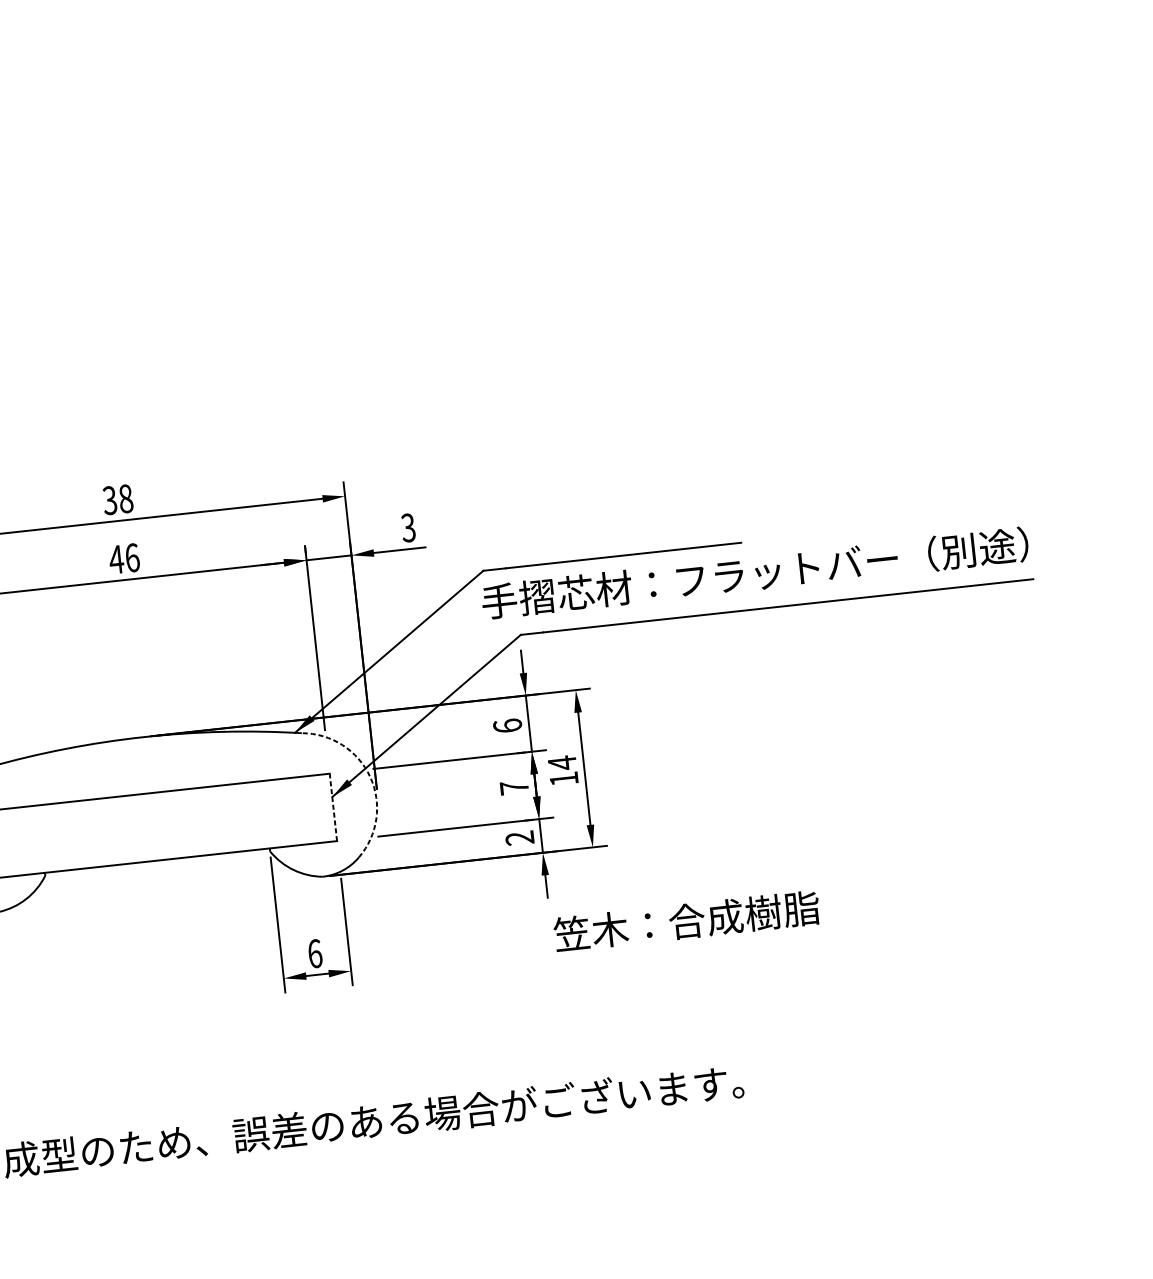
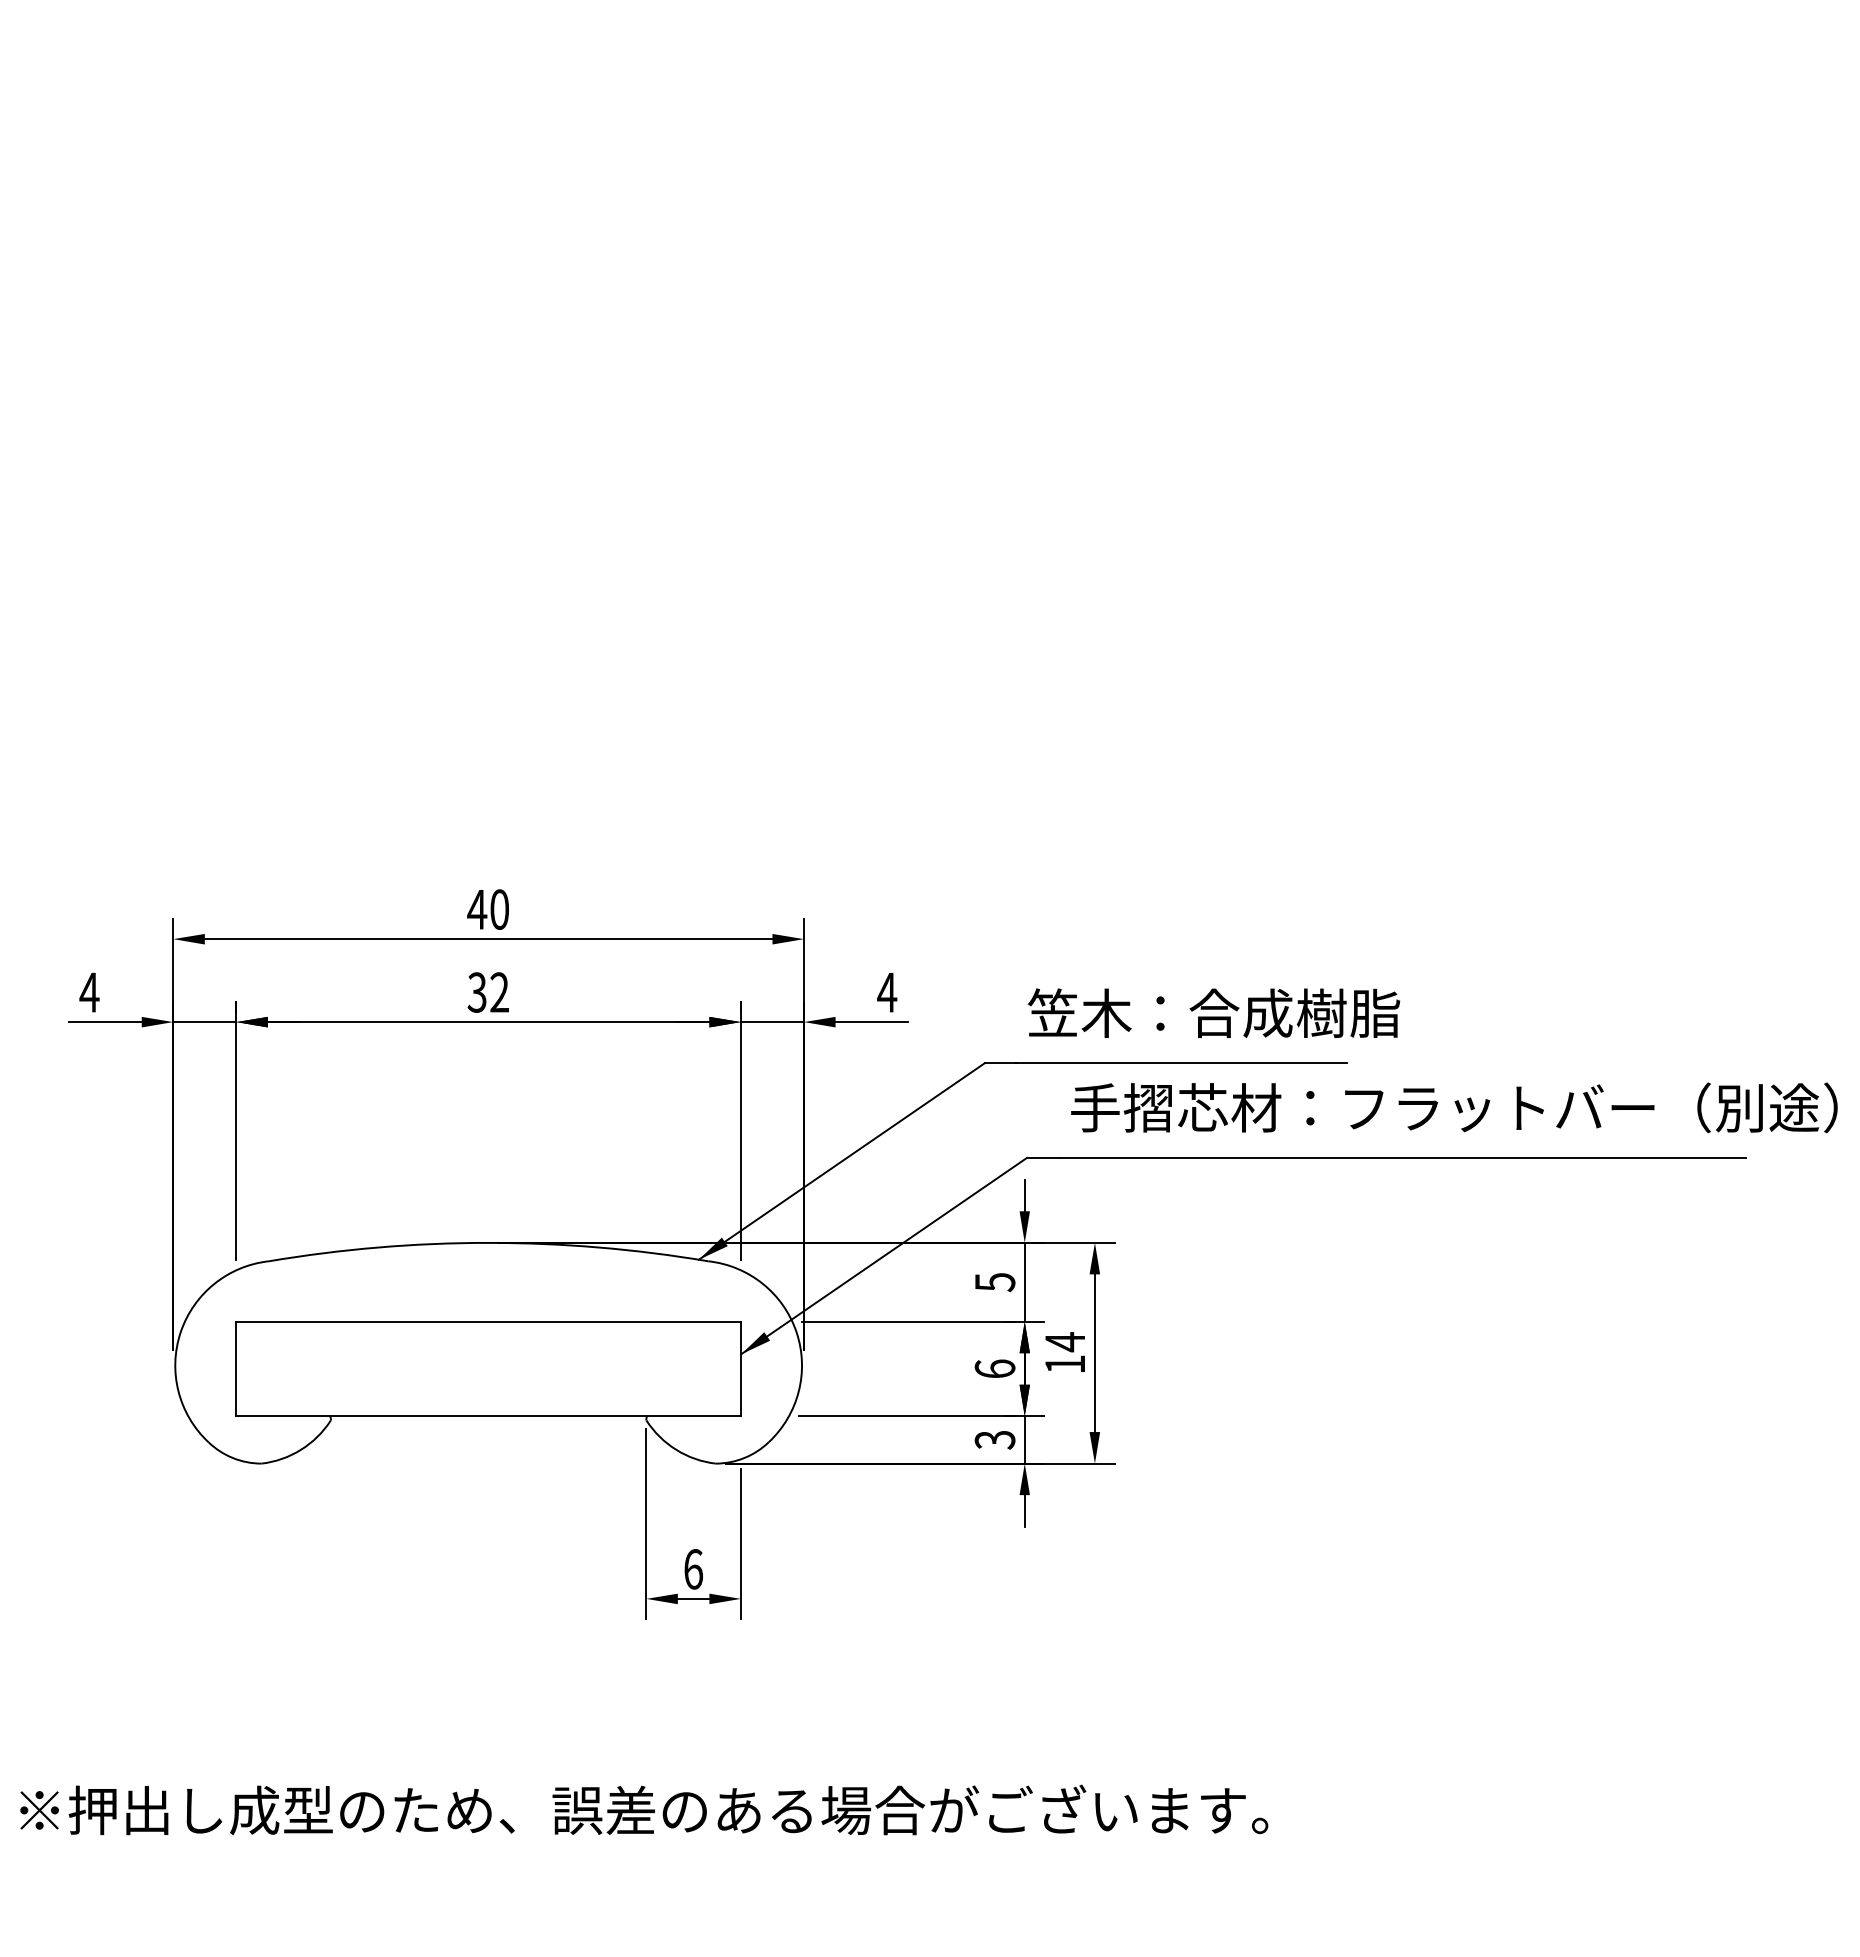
text: (118, 499) -> (488, 909), 38 -> 40
text: (408, 527) -> (887, 992), 3 -> 4
text: (124, 558) -> (488, 992), 46 -> 32
text: (755, 573) -> (1454, 1107), moved
text: (507, 726) -> (994, 1282), 6 -> 5
arc: (370, 777) -> (796, 1332), dashed -> solid
text: (513, 787) -> (994, 1368), 7 -> 6
line: (333, 807) -> (740, 1368), dashed -> solid
text: (520, 837) -> (995, 1439), 2 -> 3
text: (686, 921) -> (1213, 1013), moved

